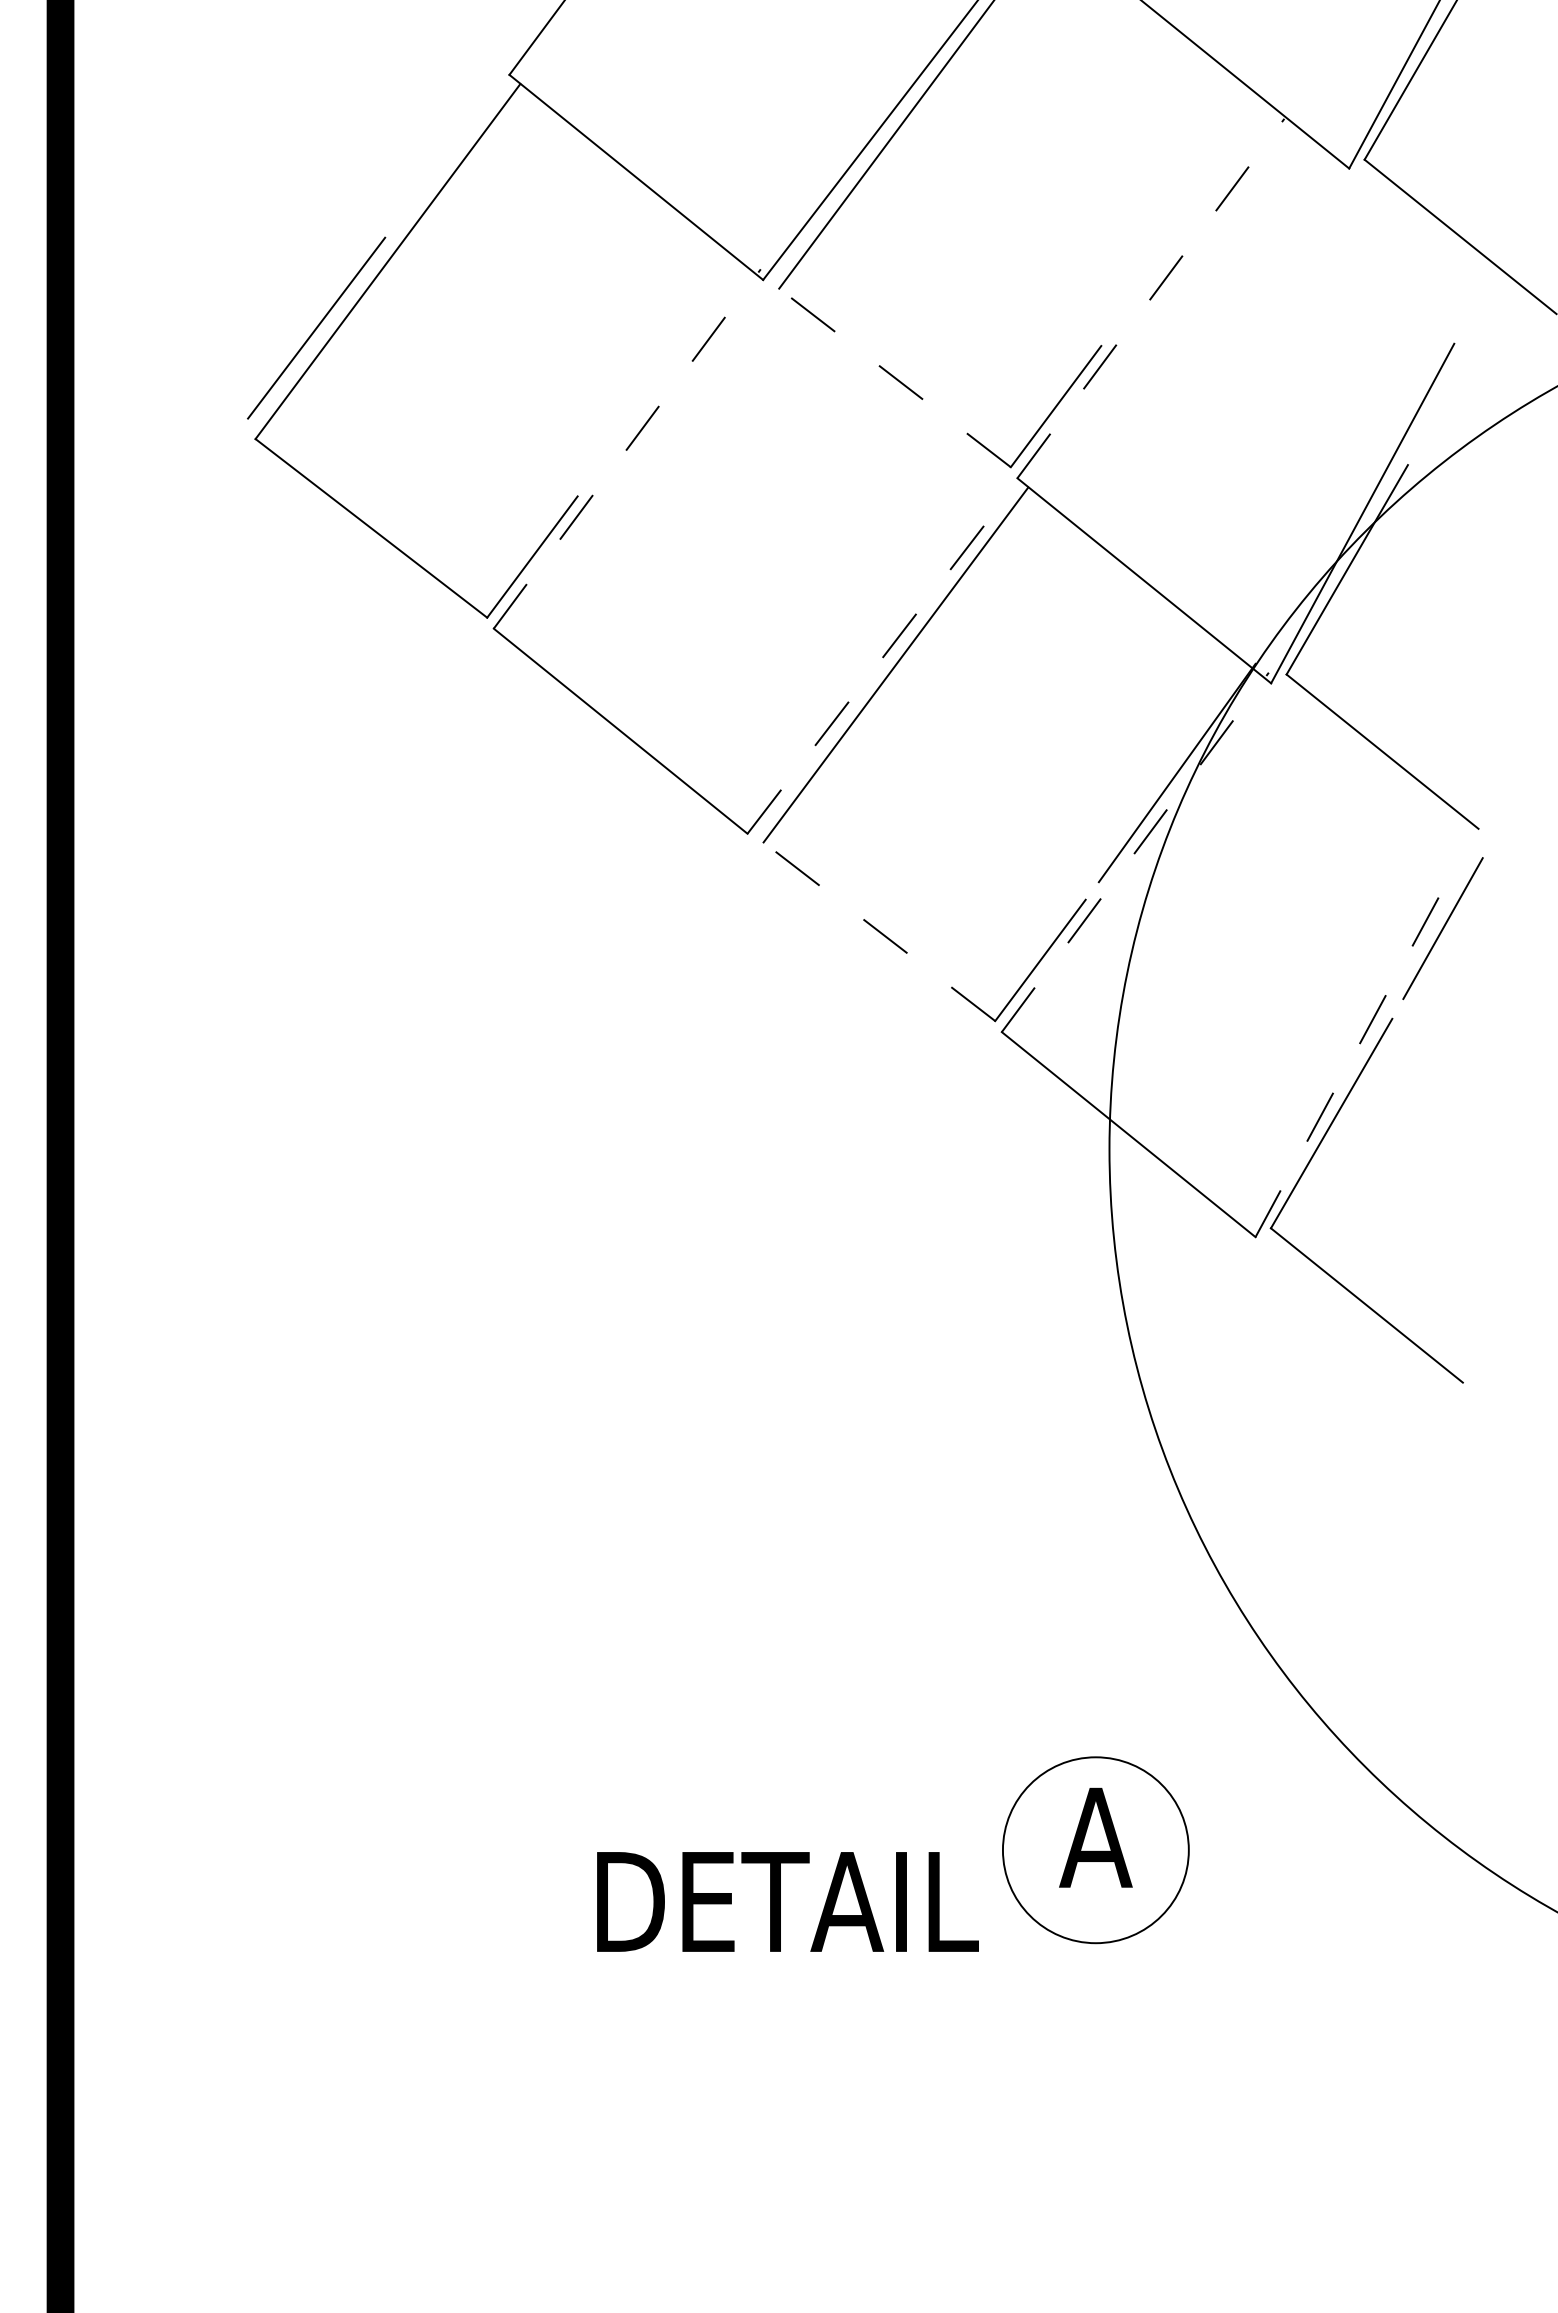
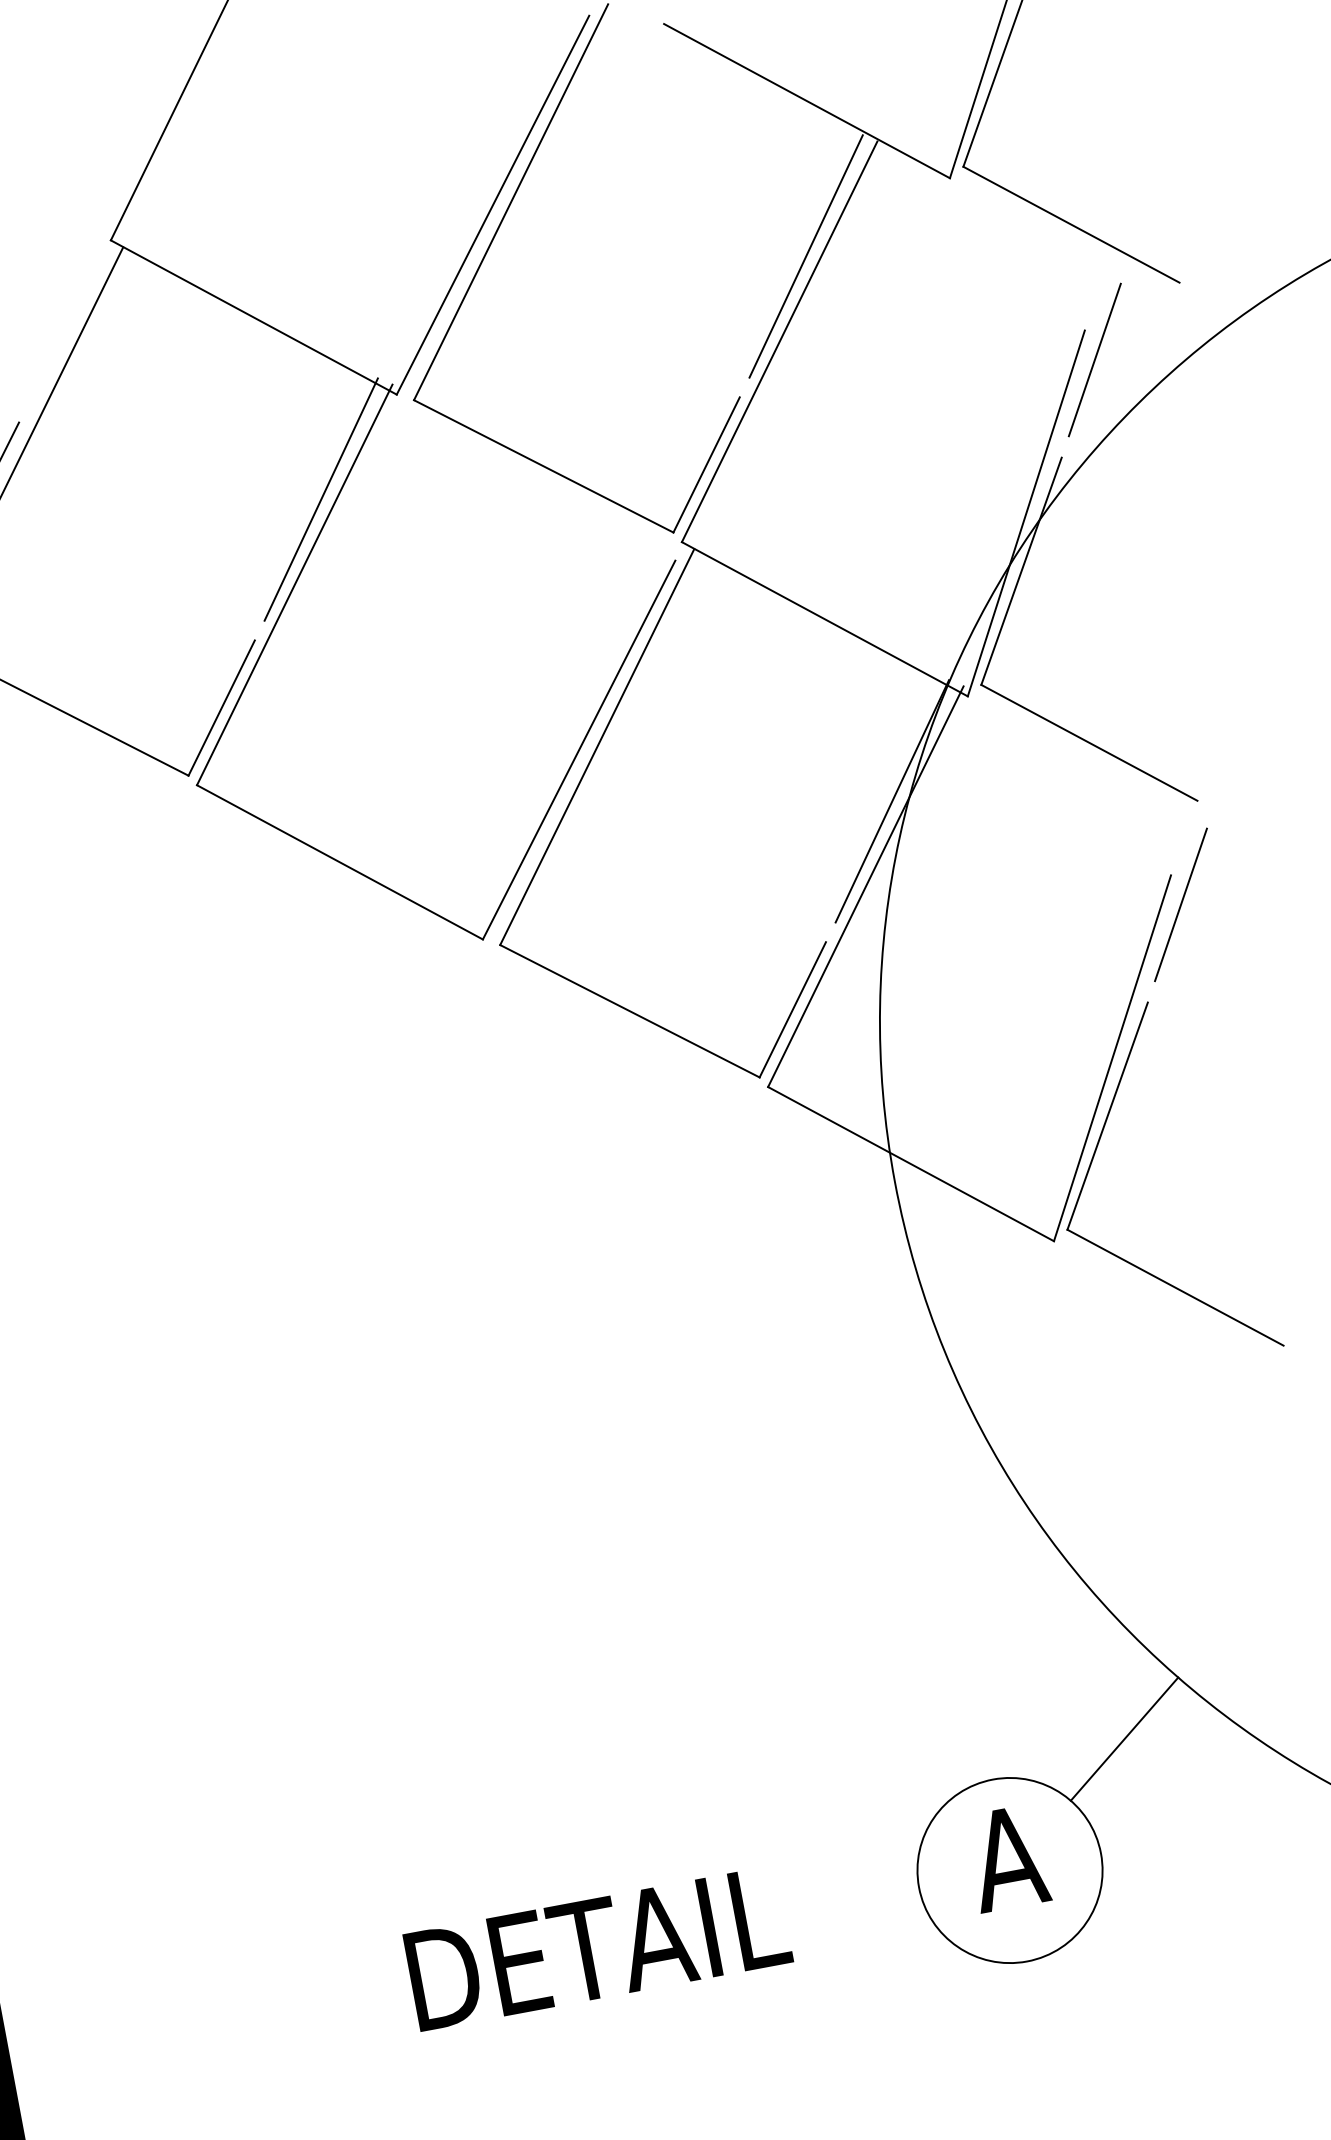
line: (1192, 219) -> (805, 256), added
line: (1150, 298) -> (779, 341), dashed -> solid
line: (668, 369) -> (320, 499), added
line: (1458, 374) -> (1094, 359), added
line: (894, 377) -> (543, 466), dashed -> solid
line: (627, 449) -> (295, 585), dashed -> solid
line: (877, 664) -> (579, 750), dashed -> solid
line: (1135, 852) -> (866, 886), dashed -> solid
line: (879, 931) -> (629, 1010), dashed -> solid
line: (1347, 1067) -> (1112, 1058), dashed -> solid
line: (1232, 1741) -> (1123, 1739), added
text: (787, 1901) -> (597, 1947), moved

